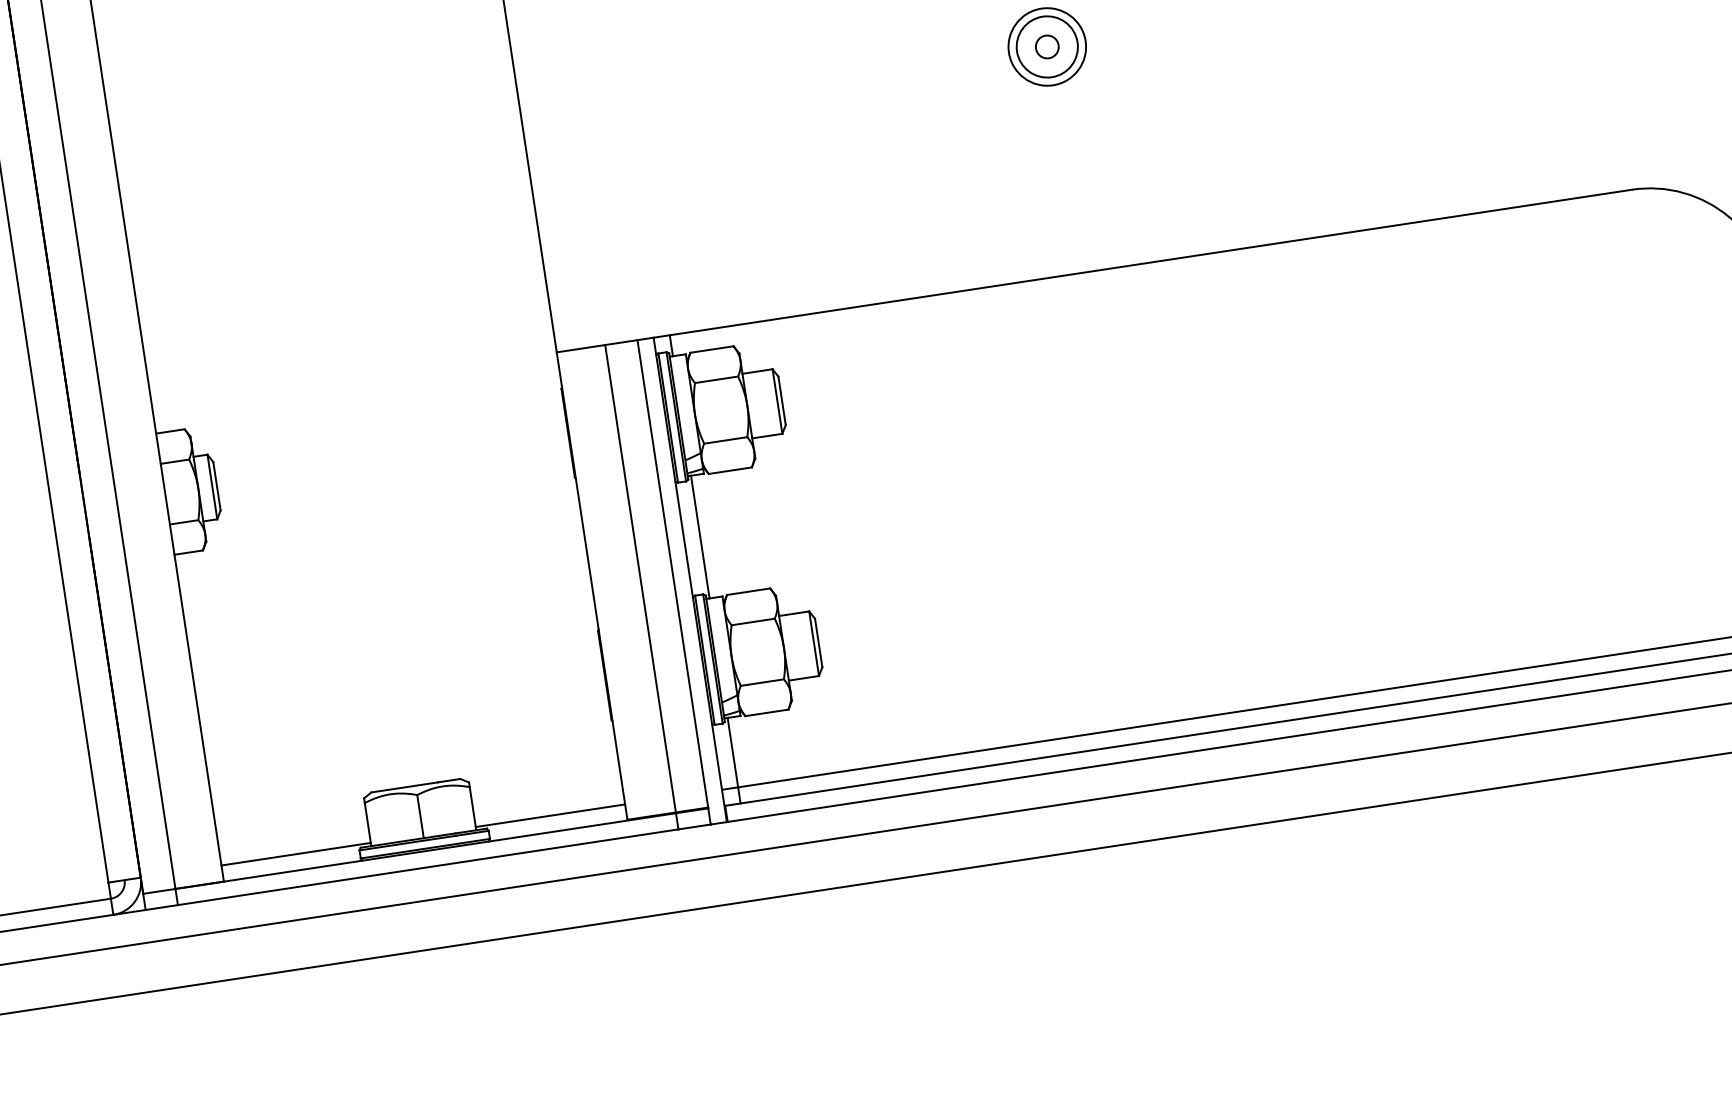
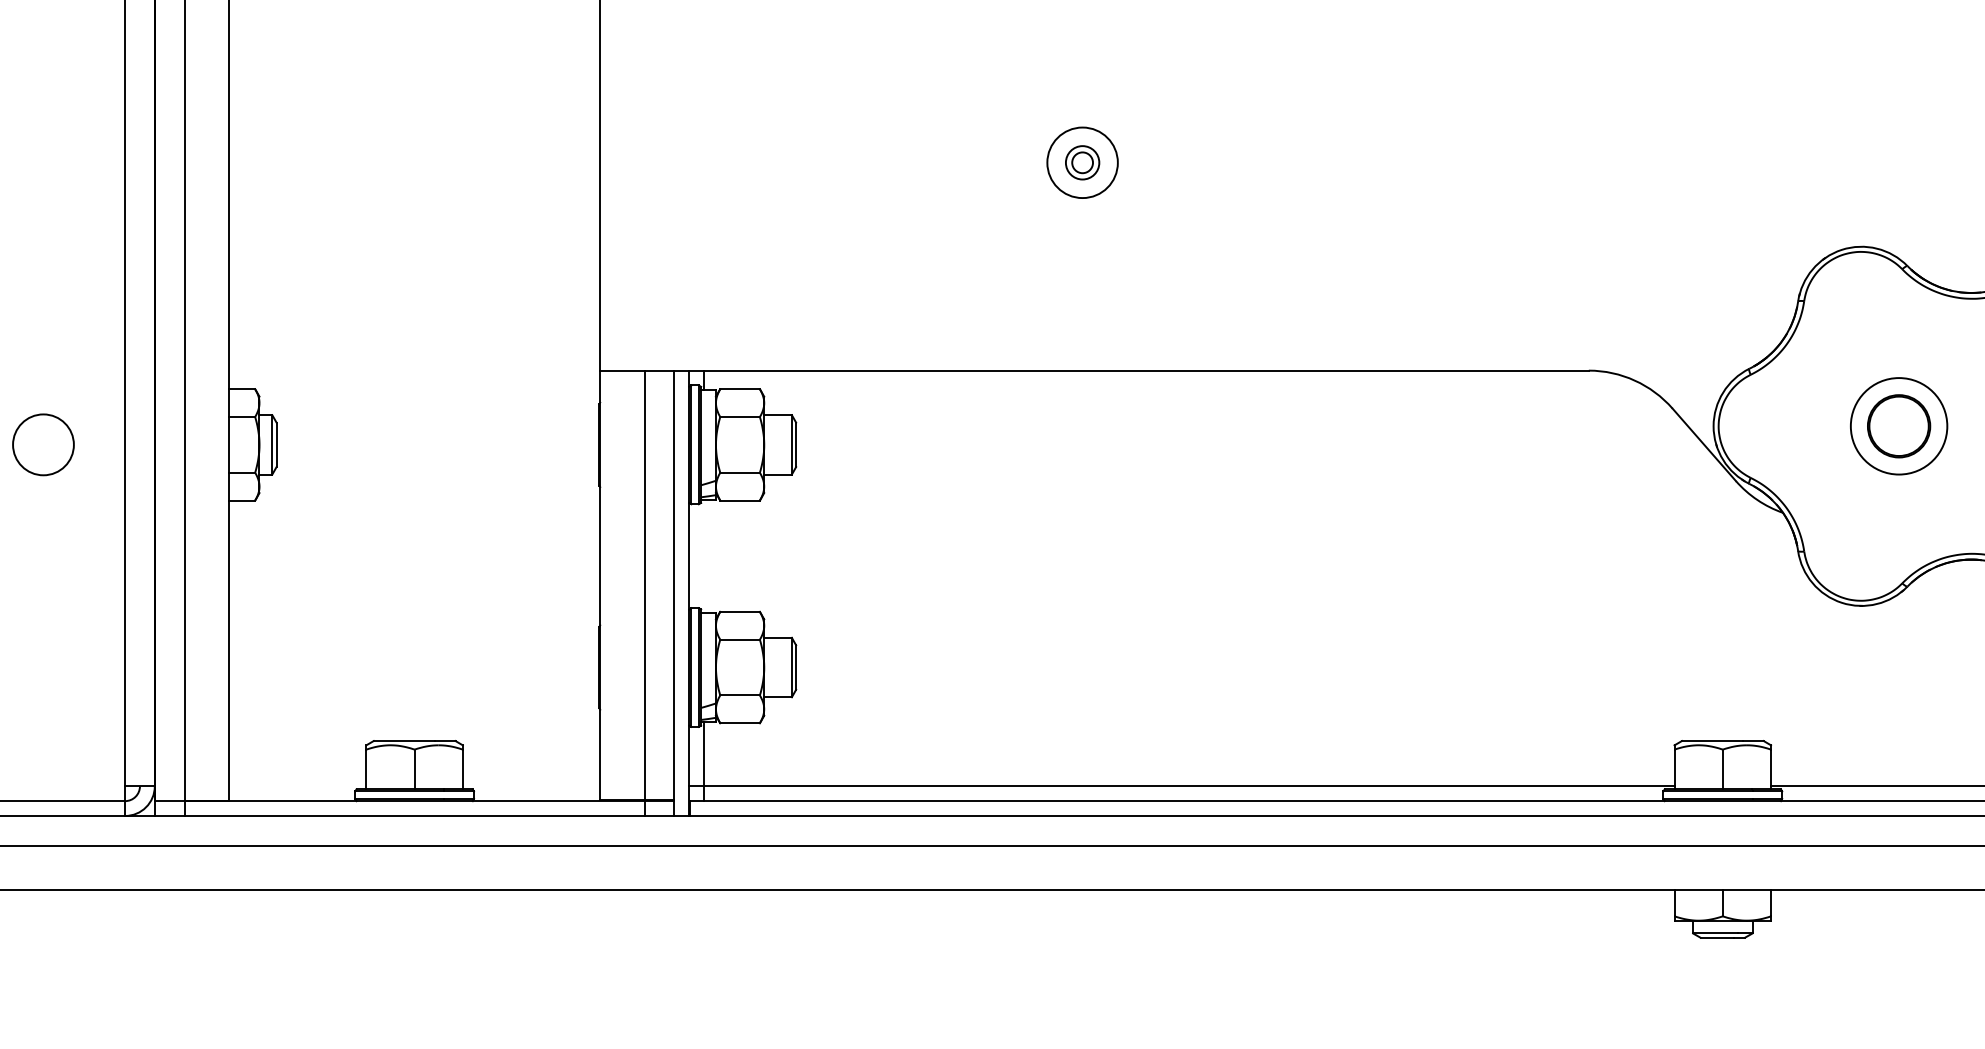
circle: (1047, 46) -> (1082, 162), size x0.6
line: (700, 536) -> (704, 555), removed
line: (550, 815) -> (531, 786), removed
line: (295, 854) -> (297, 786), removed

